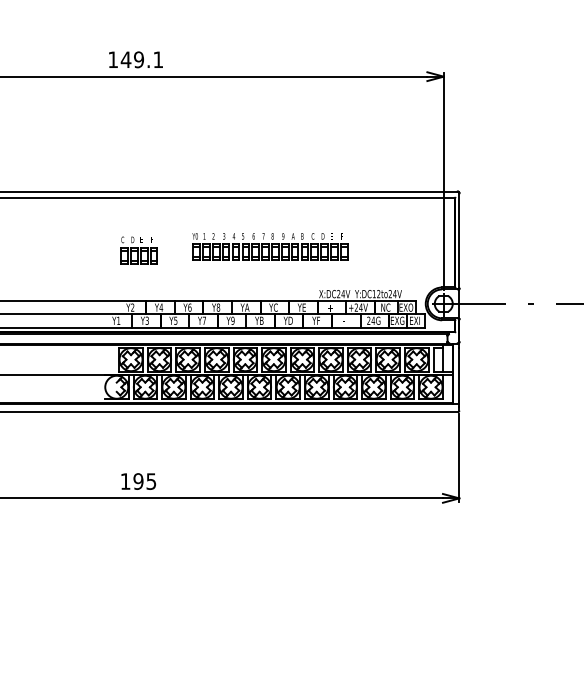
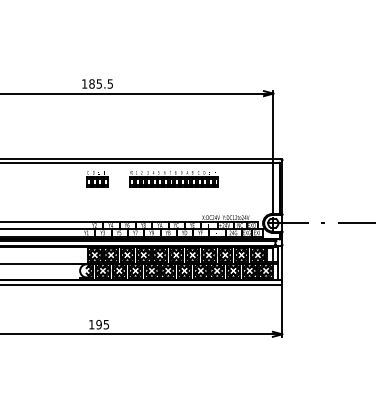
text: (140, 58) -> (100, 83), 149.1 -> 185.5
part: (268, 248) -> (173, 179), moved
part: (139, 251) -> (97, 179), moved

